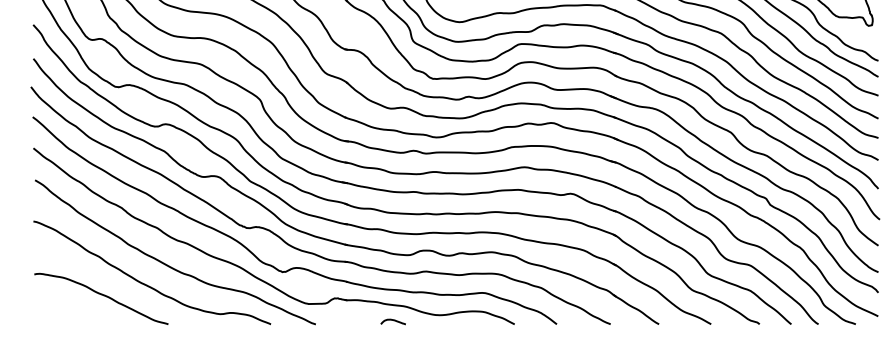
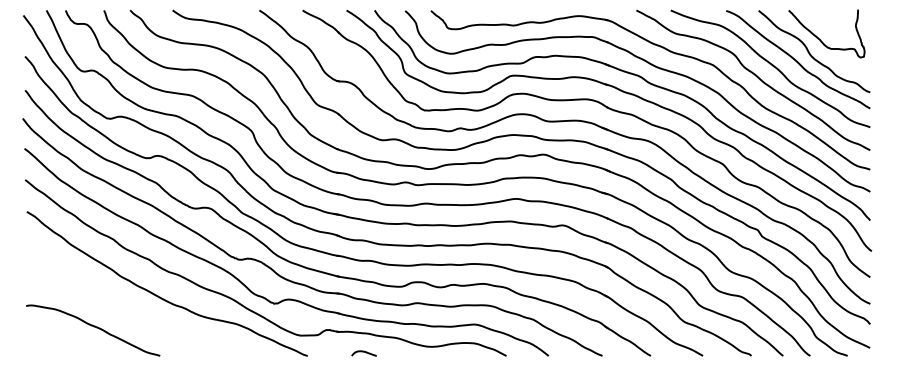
curve: (145, 283) -> (137, 315), removed
curve: (392, 320) -> (363, 352), moved

